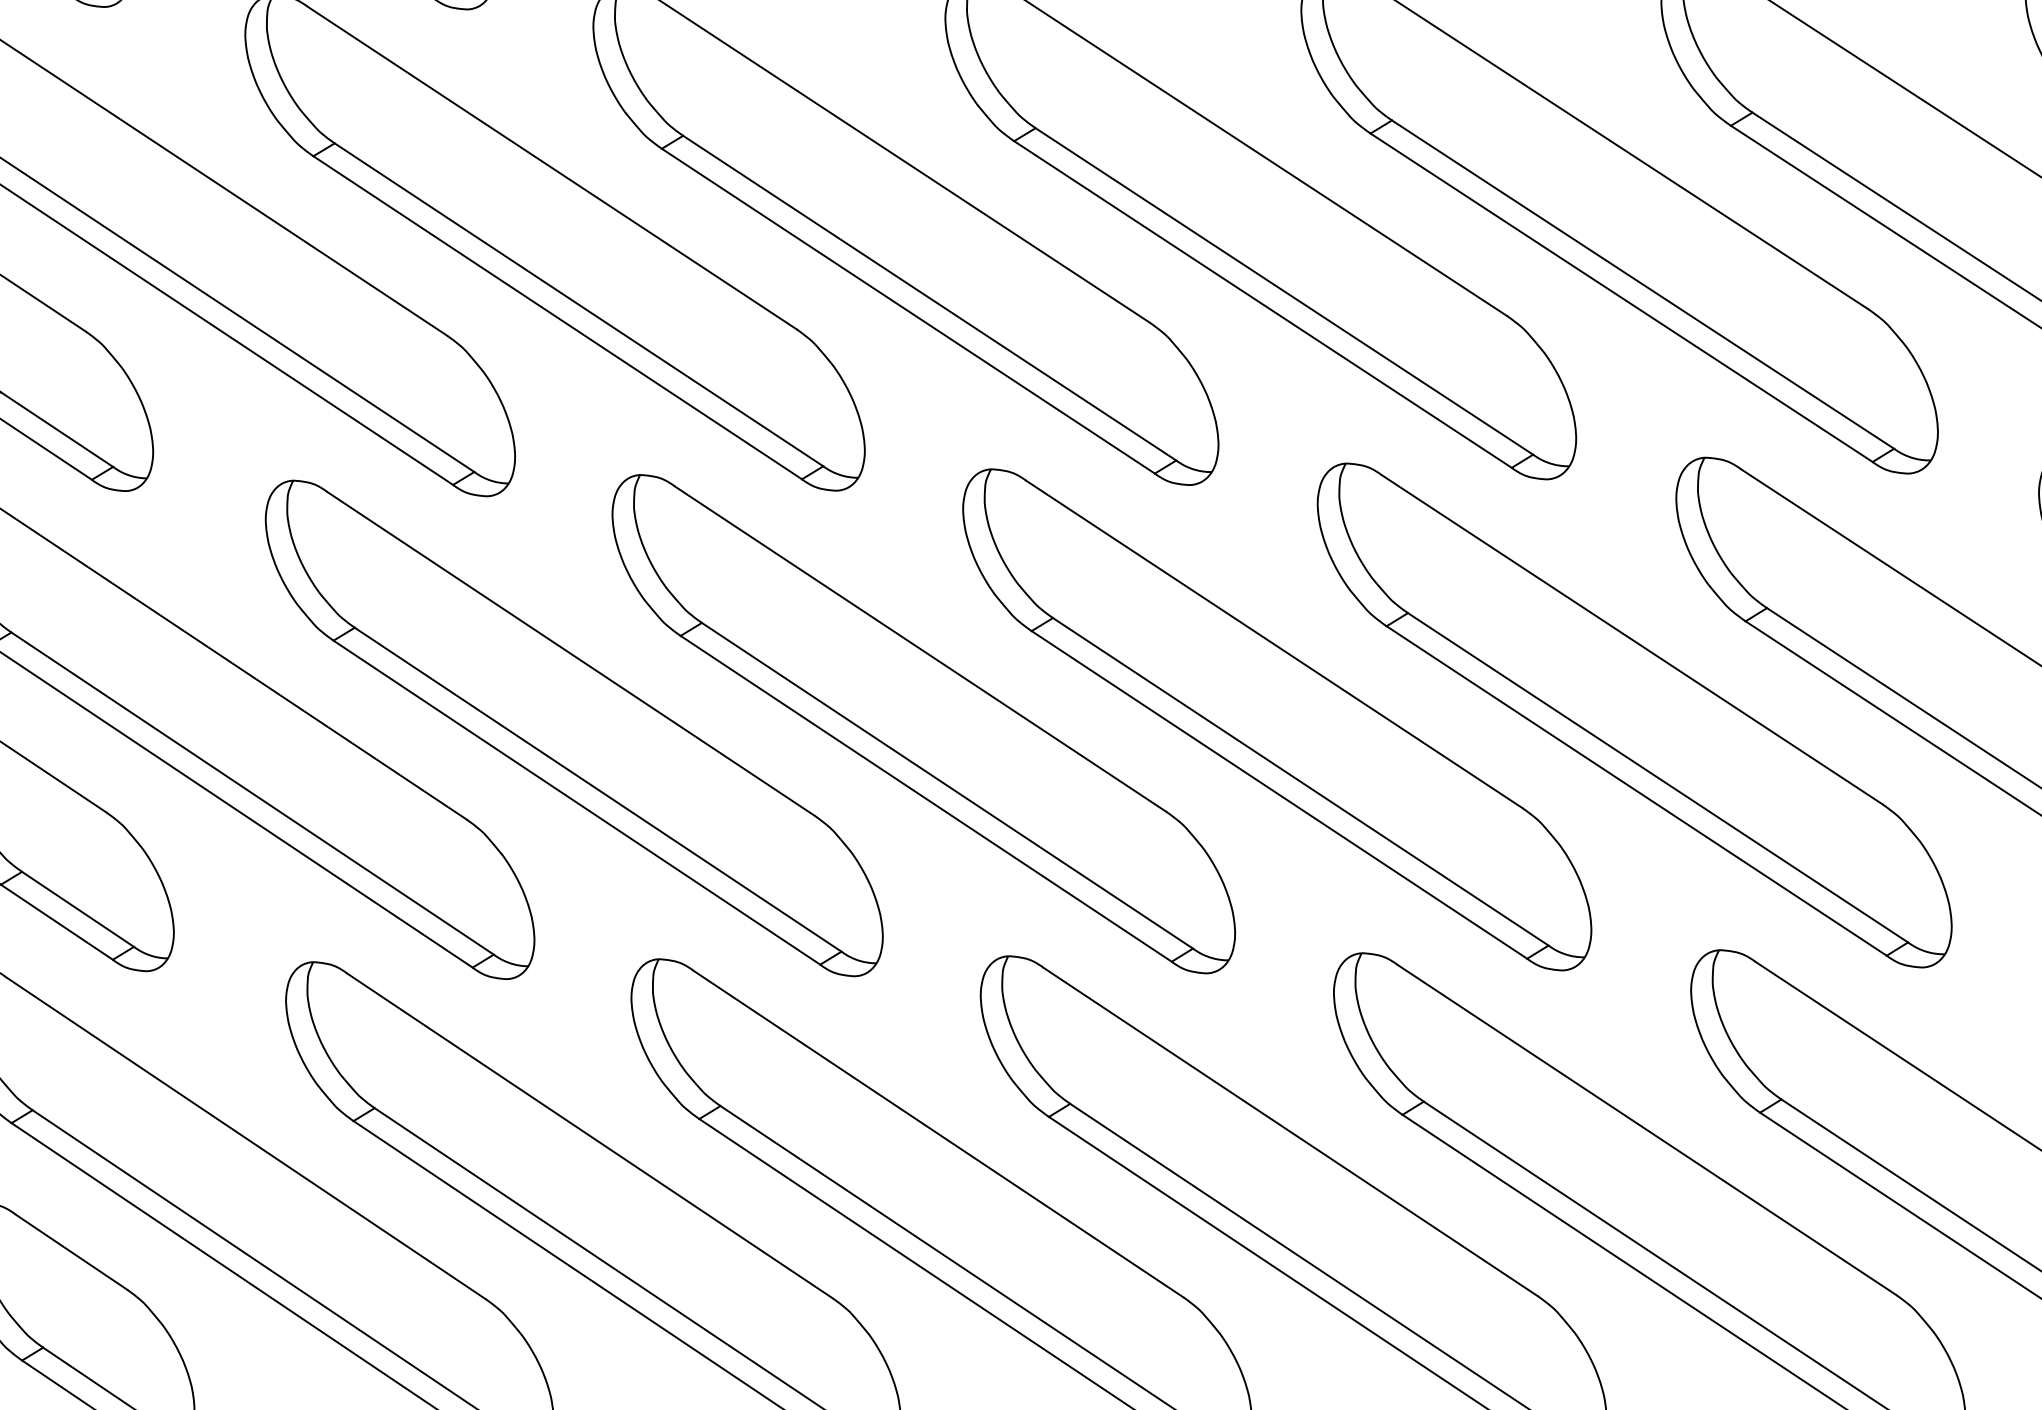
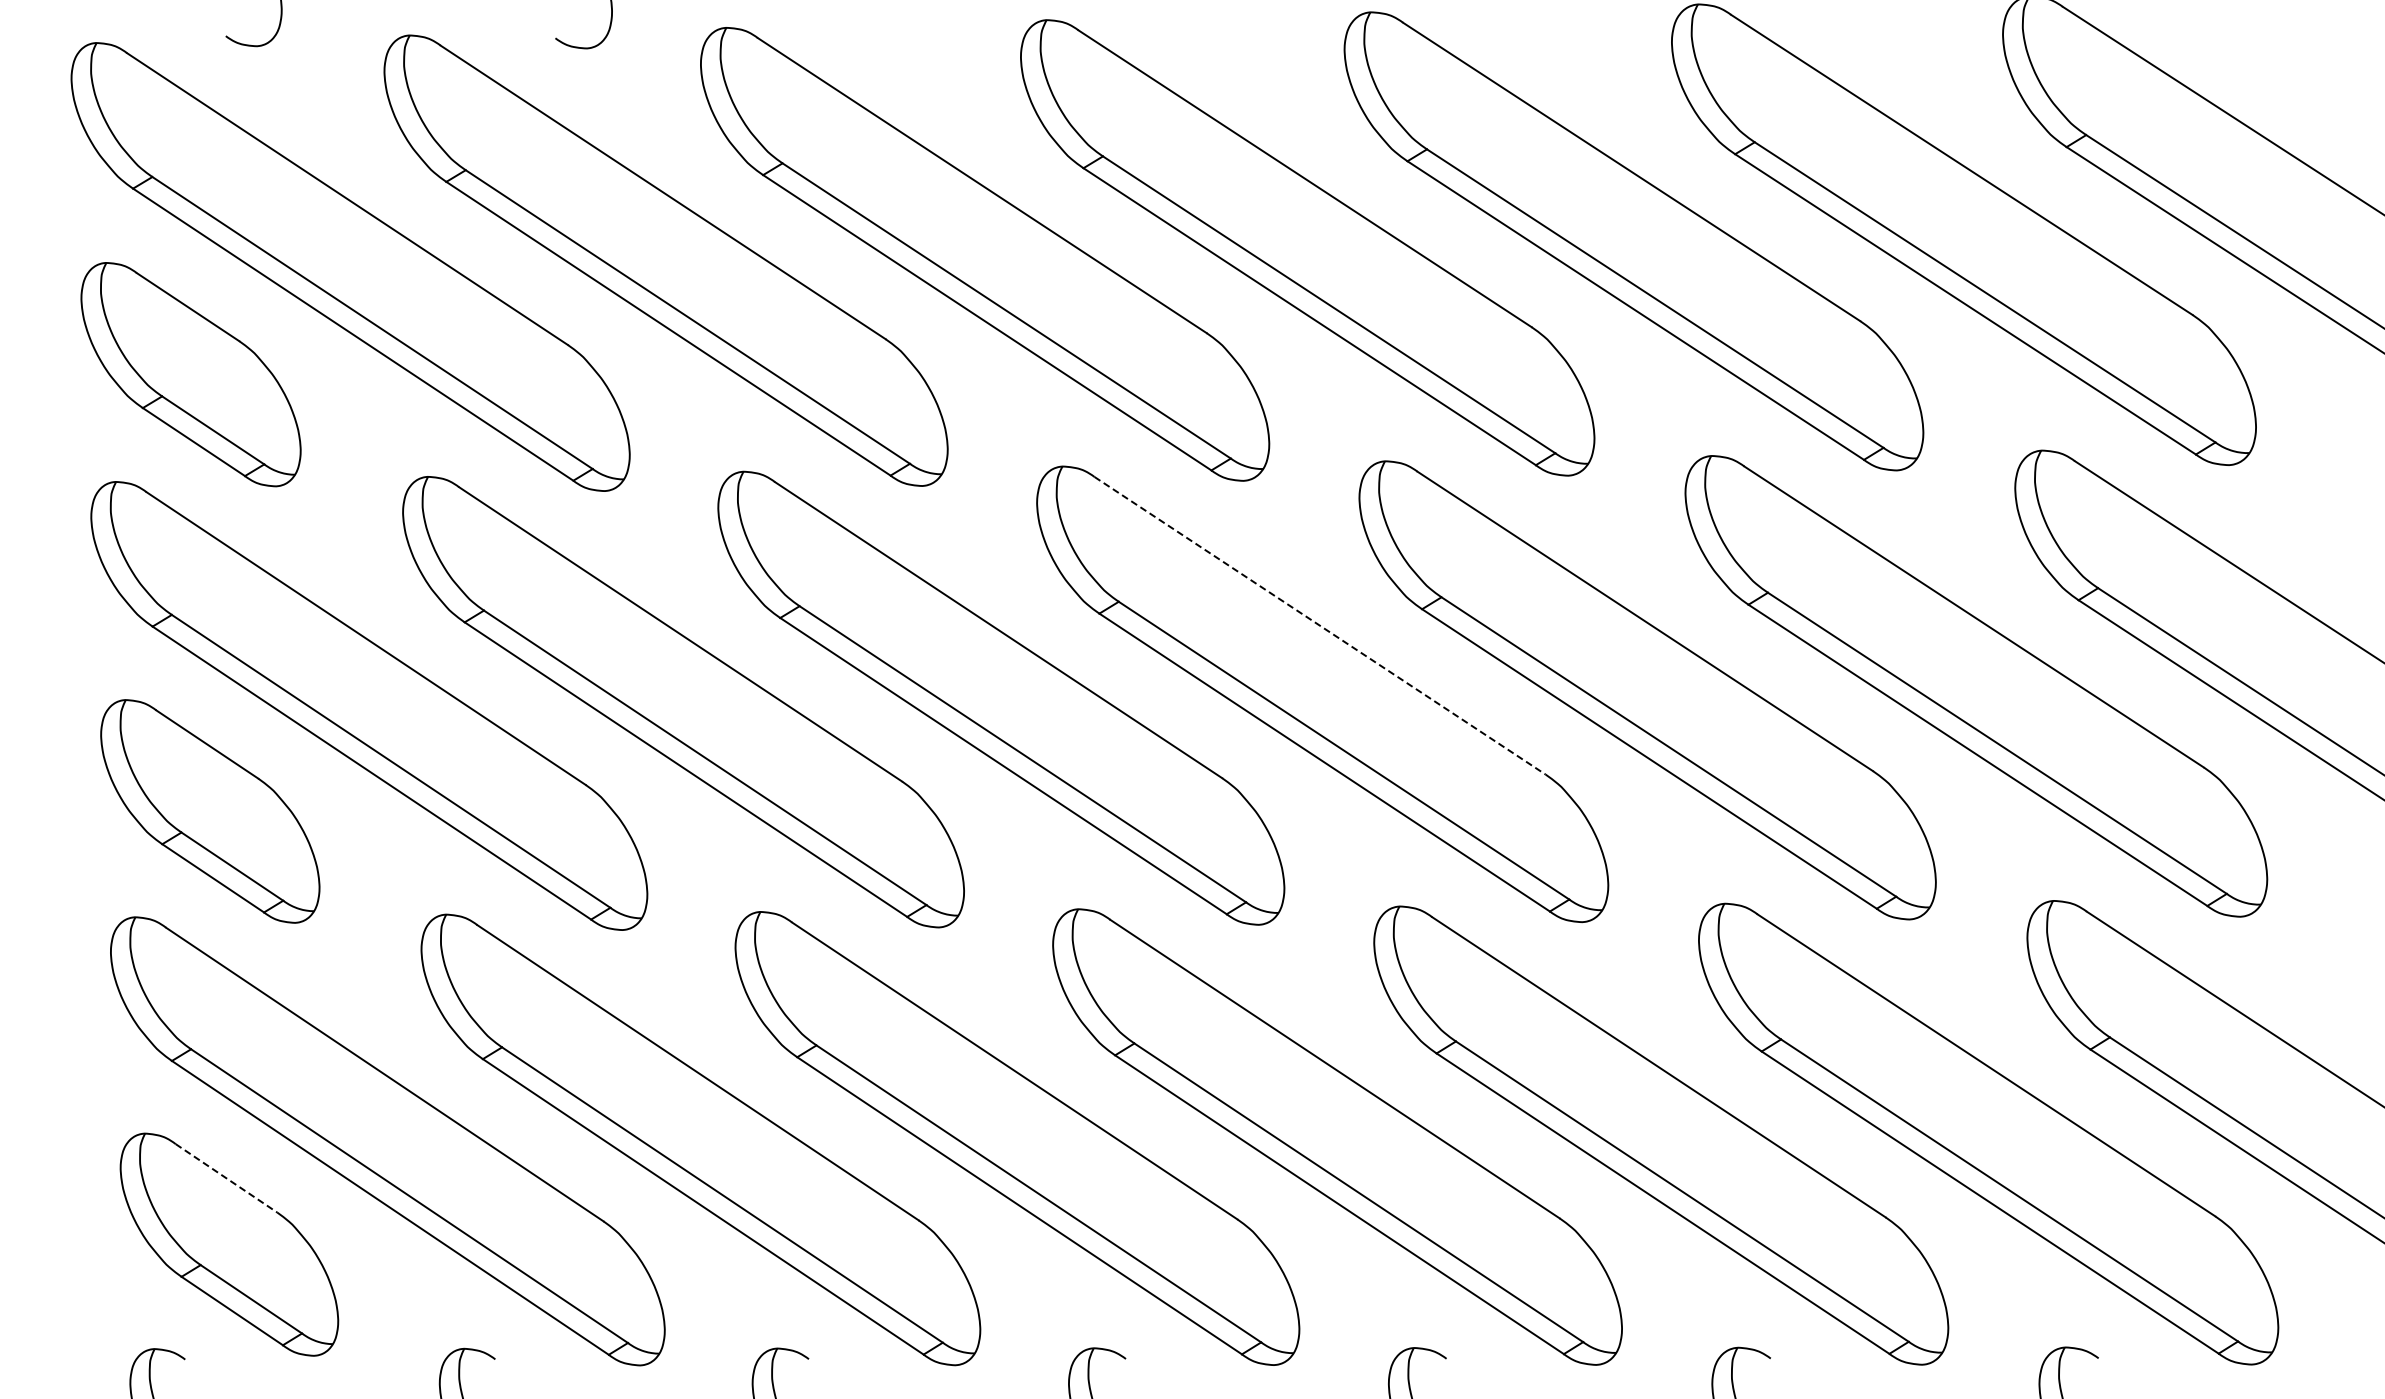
line: (1274, 645) -> (1320, 626), solid -> dashed
line: (71, 1252) -> (226, 1178), solid -> dashed

